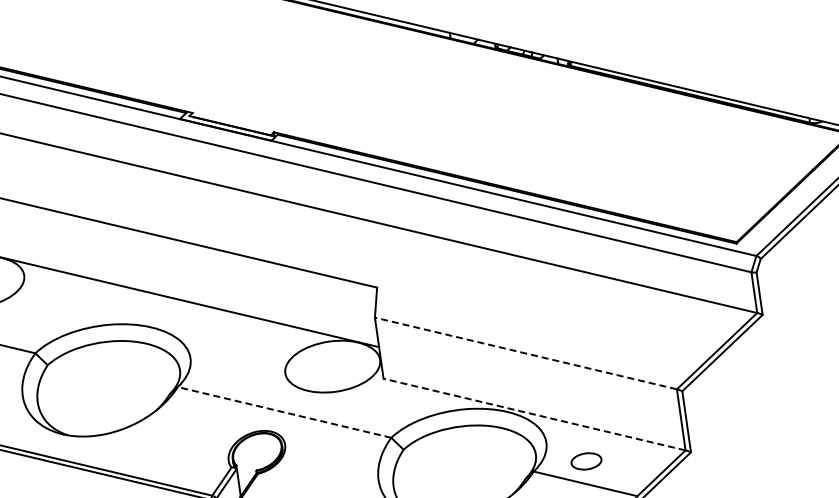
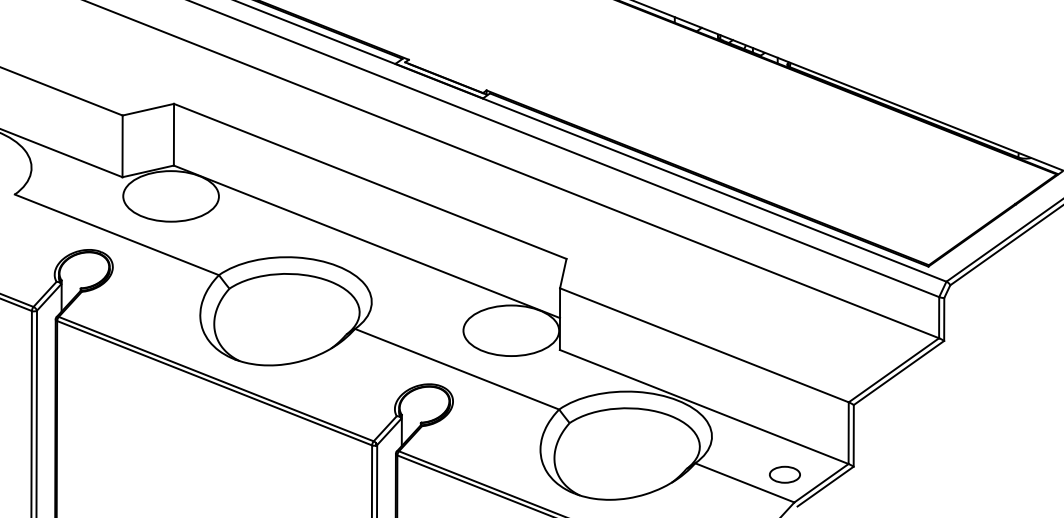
line: (525, 353) -> (703, 345), dashed -> solid
line: (284, 412) -> (457, 369), dashed -> solid
line: (533, 414) -> (703, 406), dashed -> solid
part: (585, 461) -> (784, 474), moved

